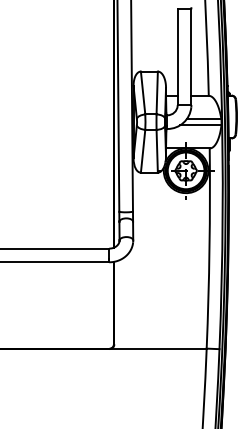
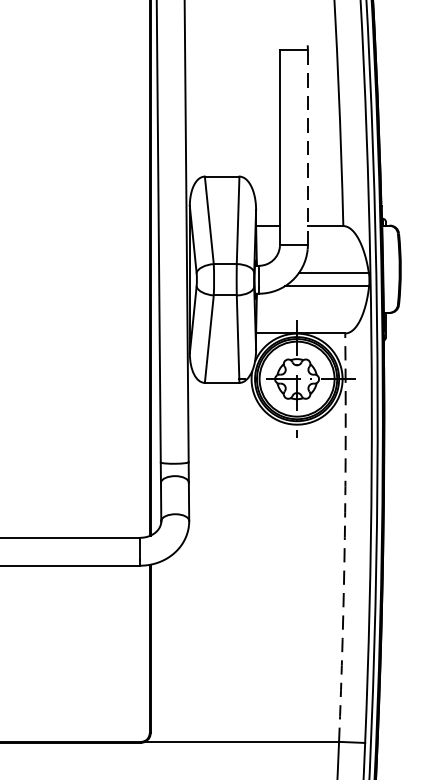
line: (191, 57) -> (308, 147), solid -> dashed
arc: (209, 248) -> (344, 537), solid -> dashed

